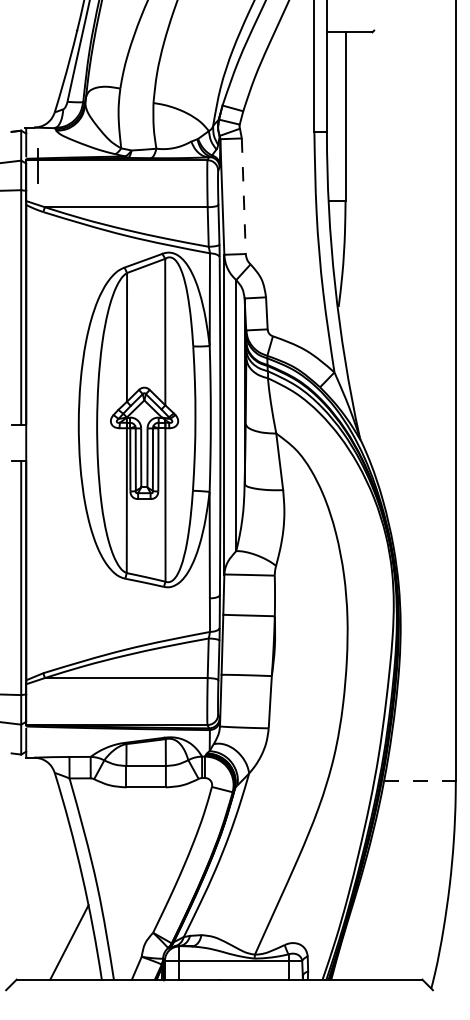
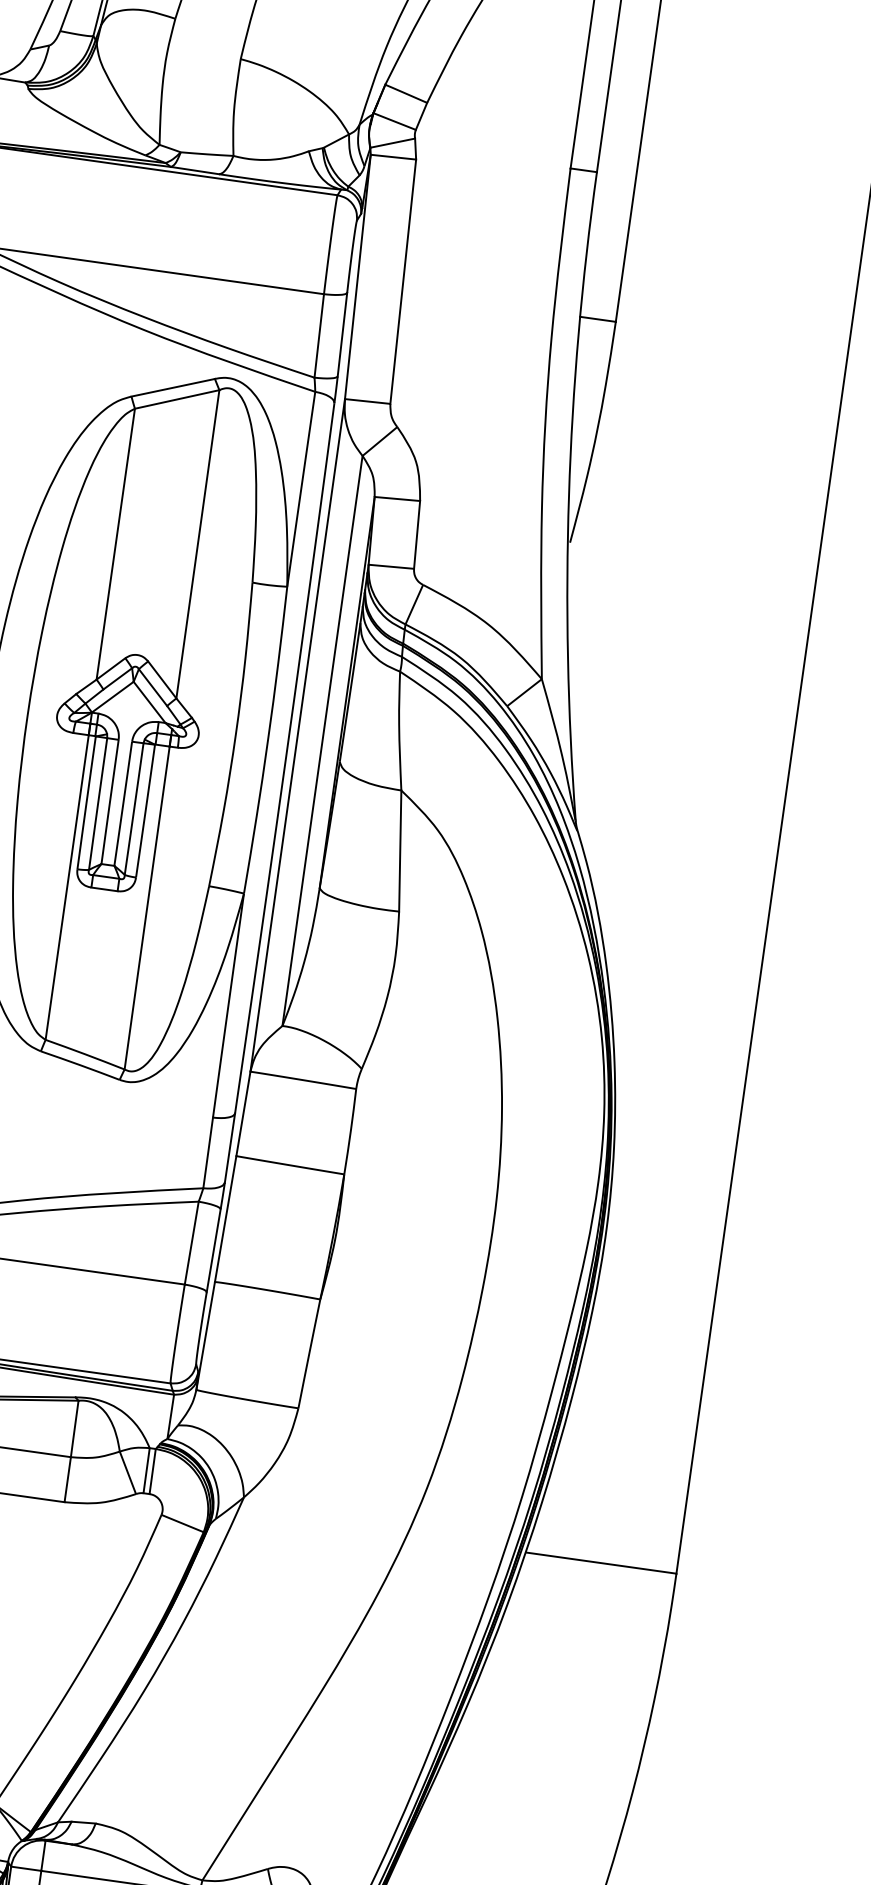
line: (243, 196) -> (402, 282), dashed -> solid
line: (420, 780) -> (602, 1562), dashed -> solid

